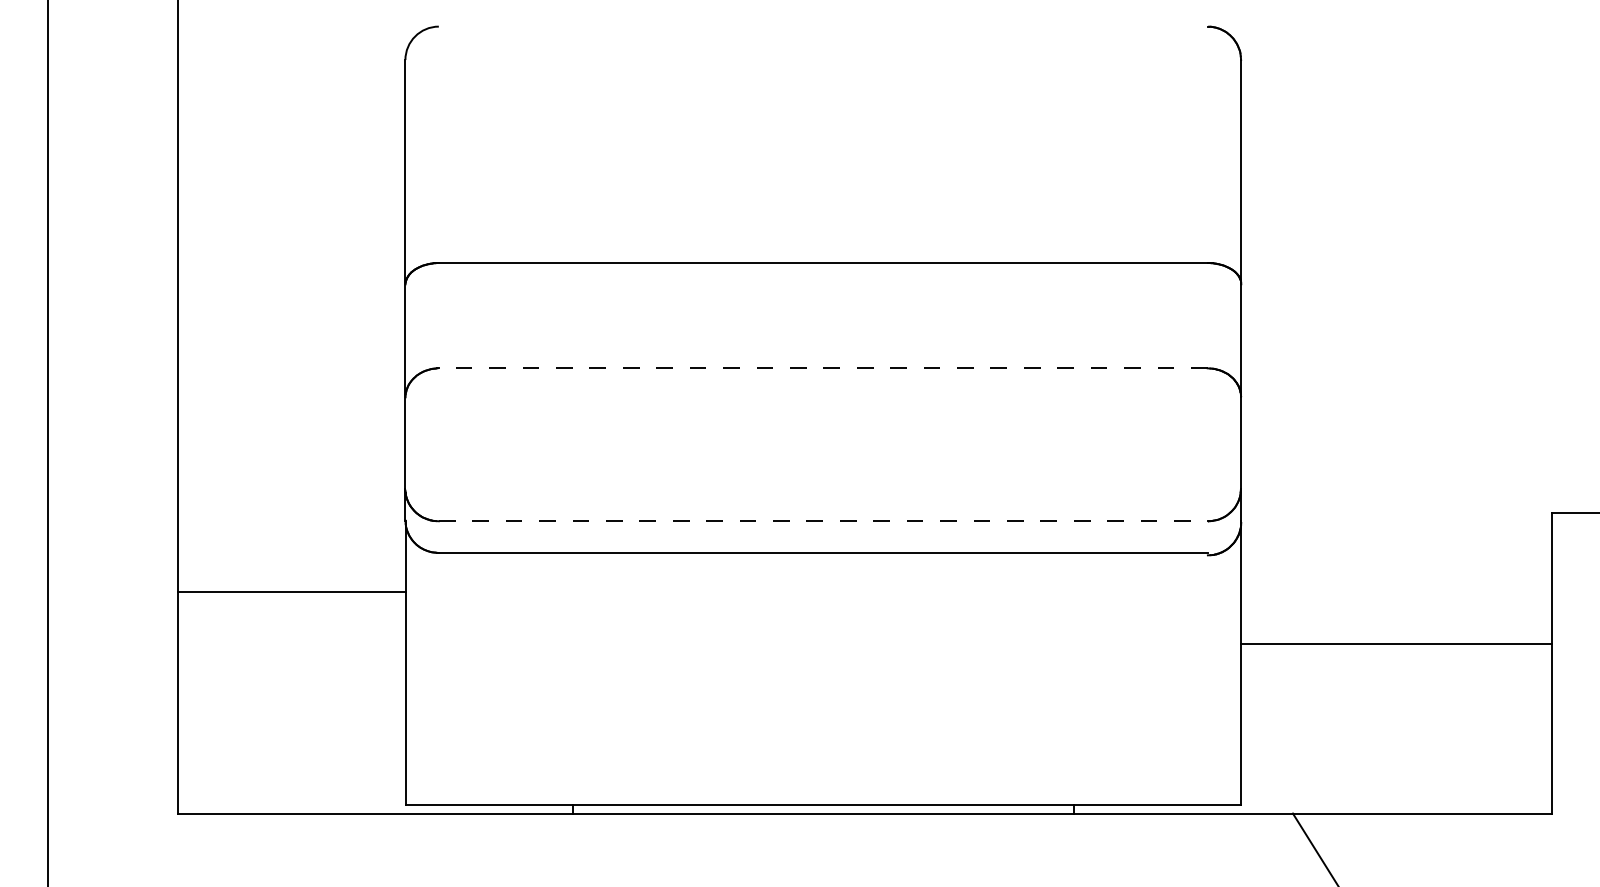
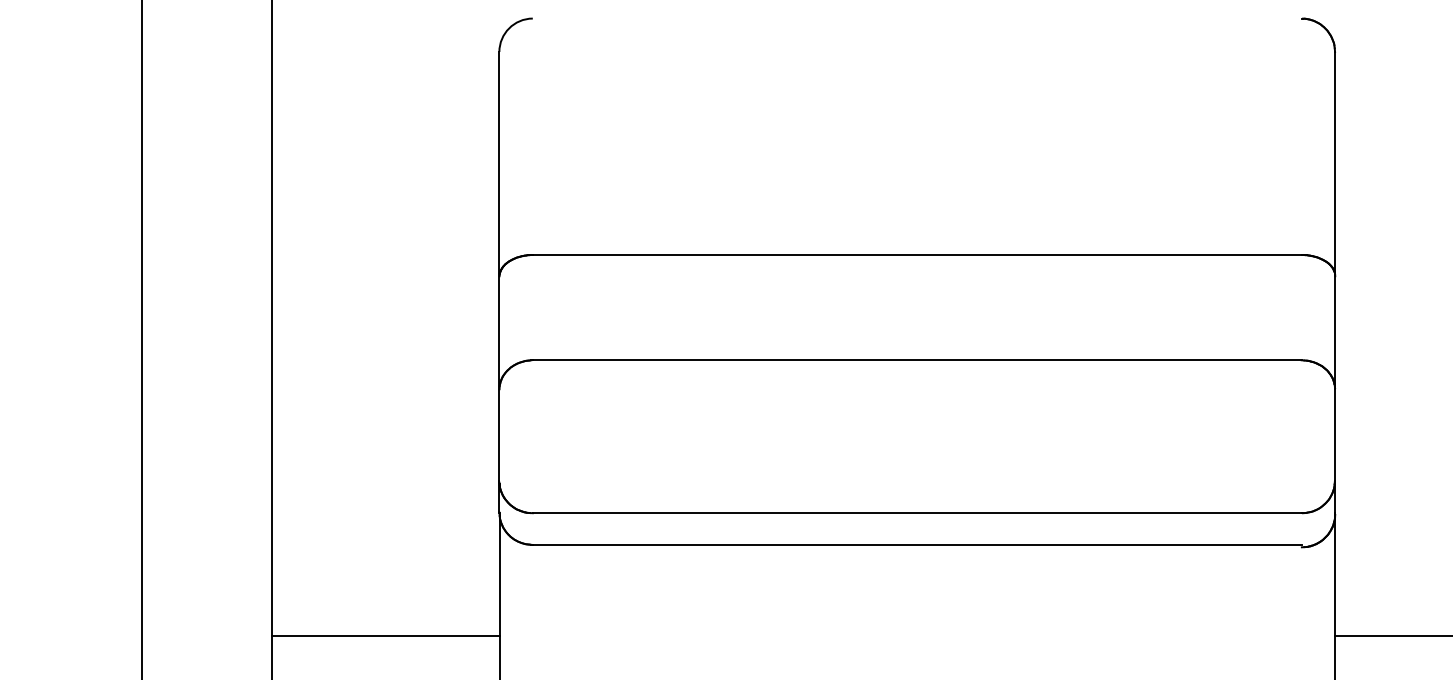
line: (822, 368) -> (916, 360), dashed -> solid
line: (823, 521) -> (917, 513), dashed -> solid
line: (291, 592) -> (385, 636), moved

